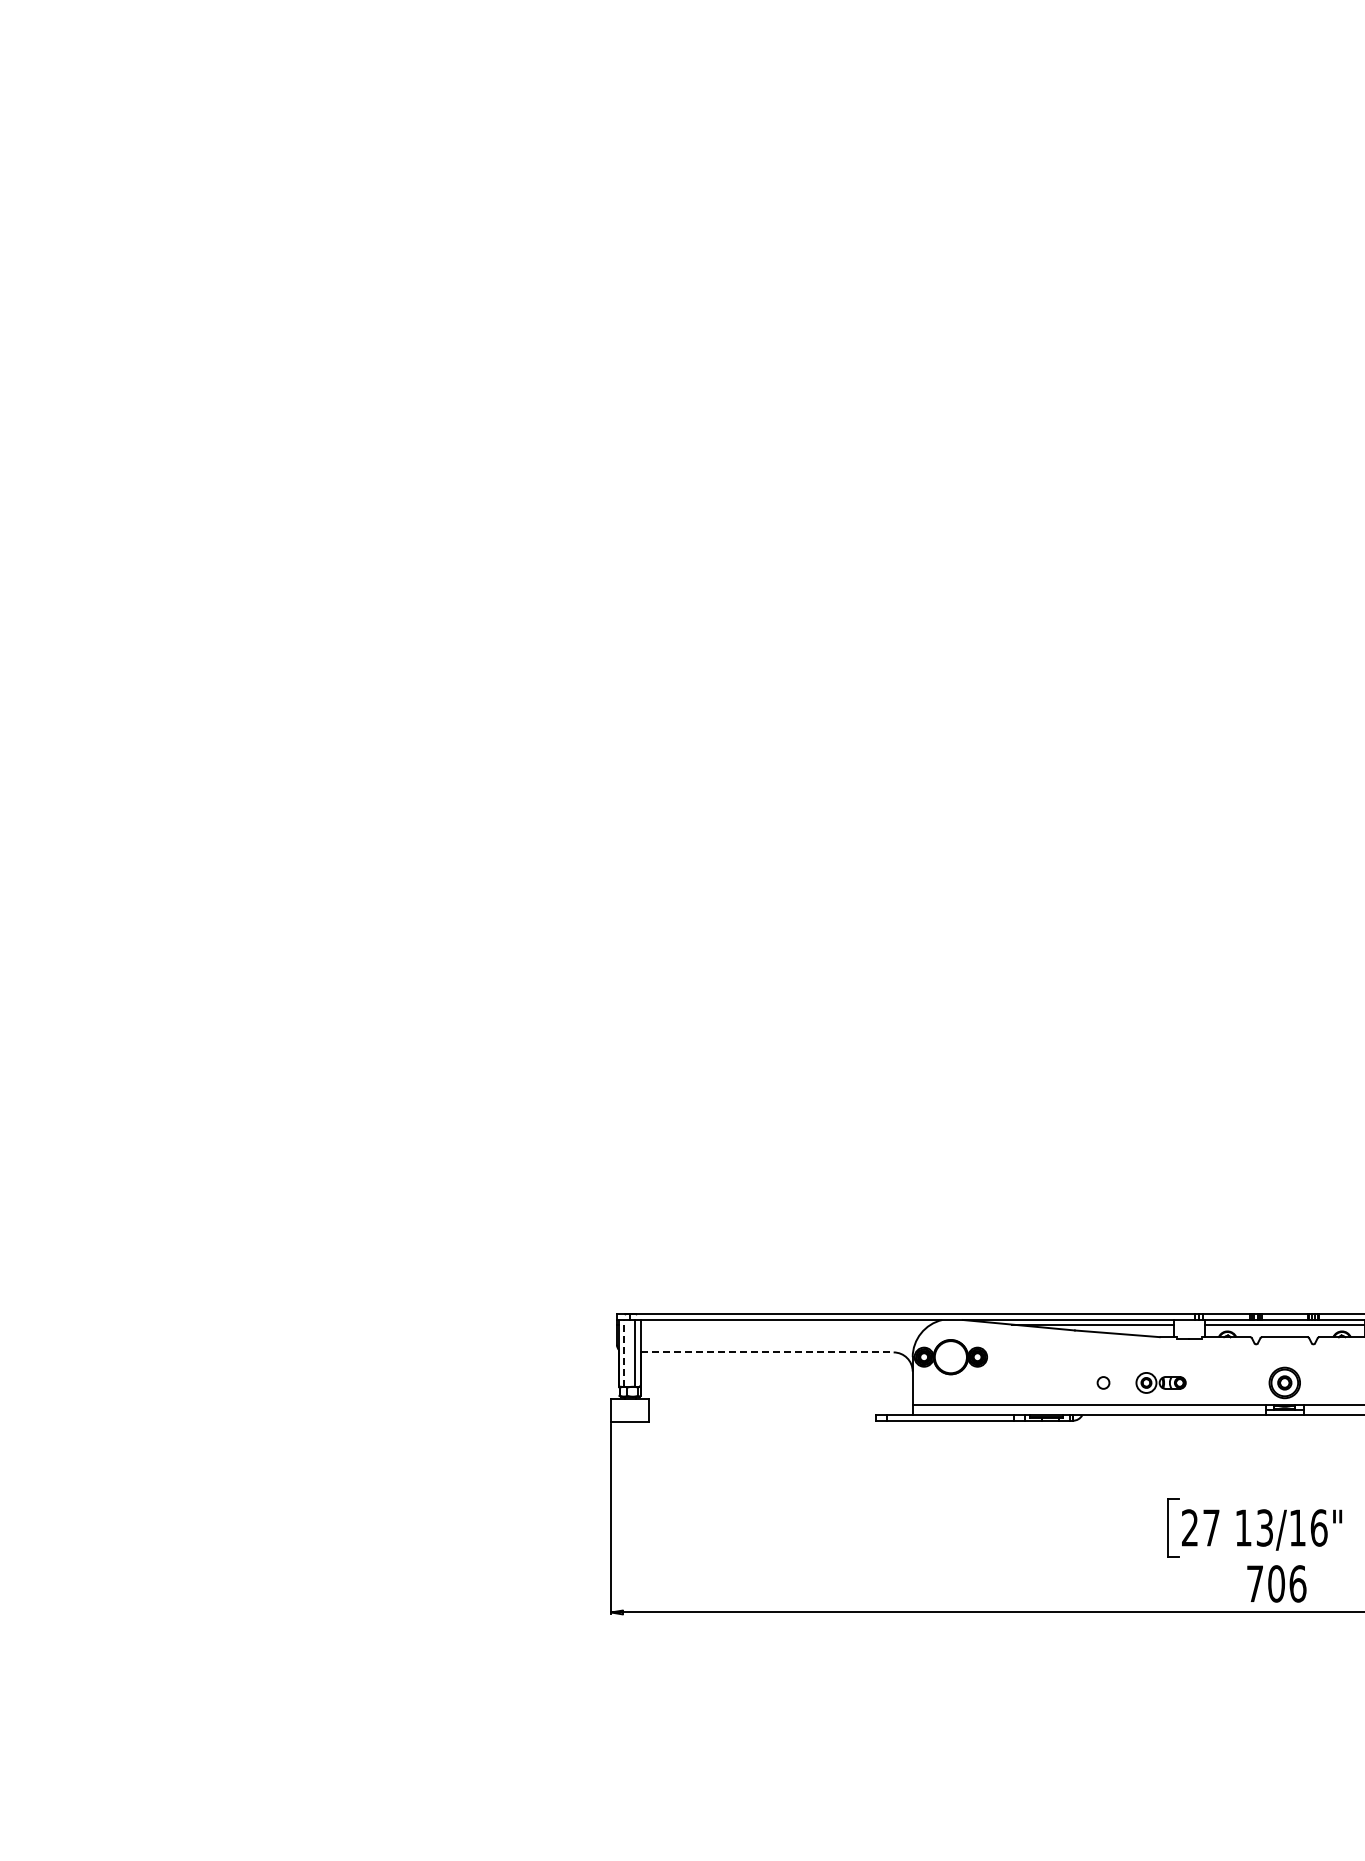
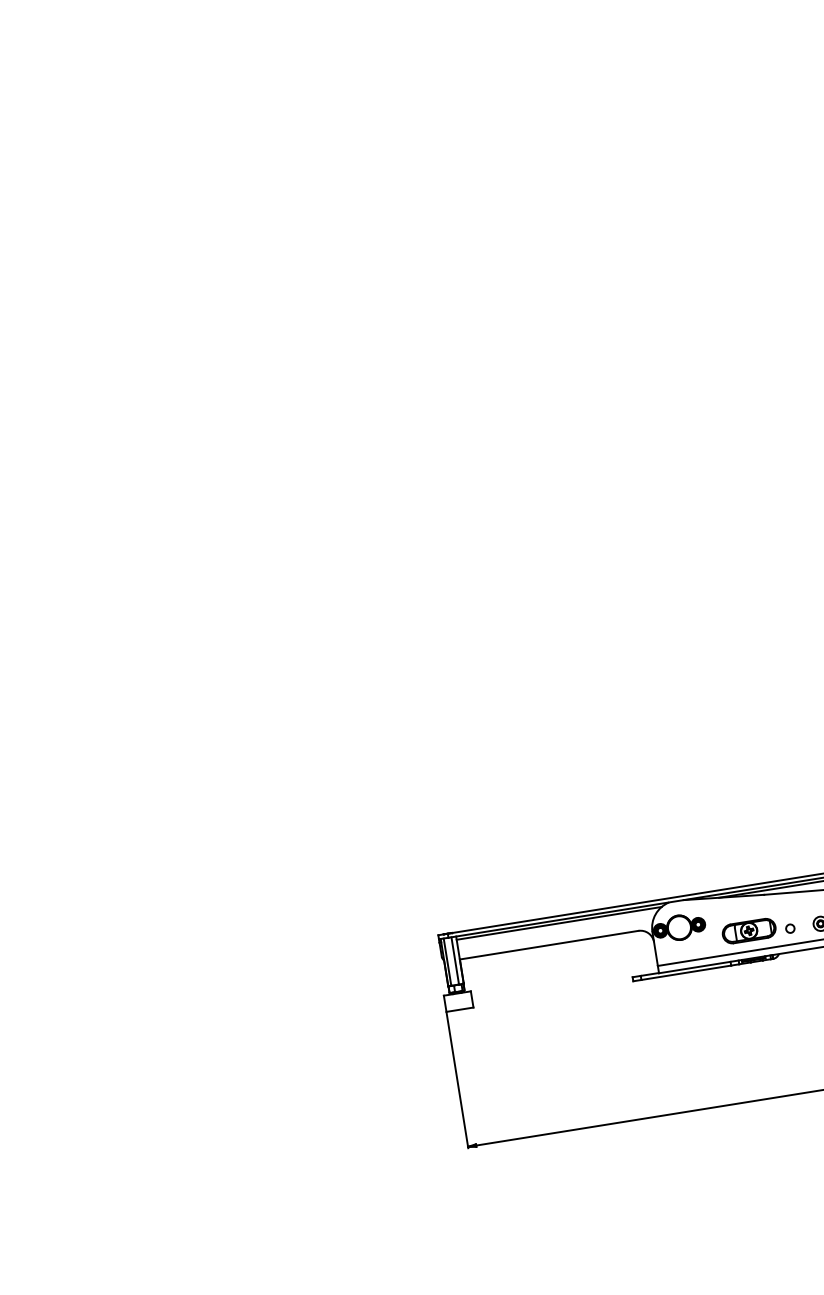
line: (786, 1324) -> (559, 923), added
line: (623, 1352) -> (447, 961), dashed -> solid
line: (767, 1352) -> (549, 945), dashed -> solid
part: (1046, 1377) -> (749, 931), added

